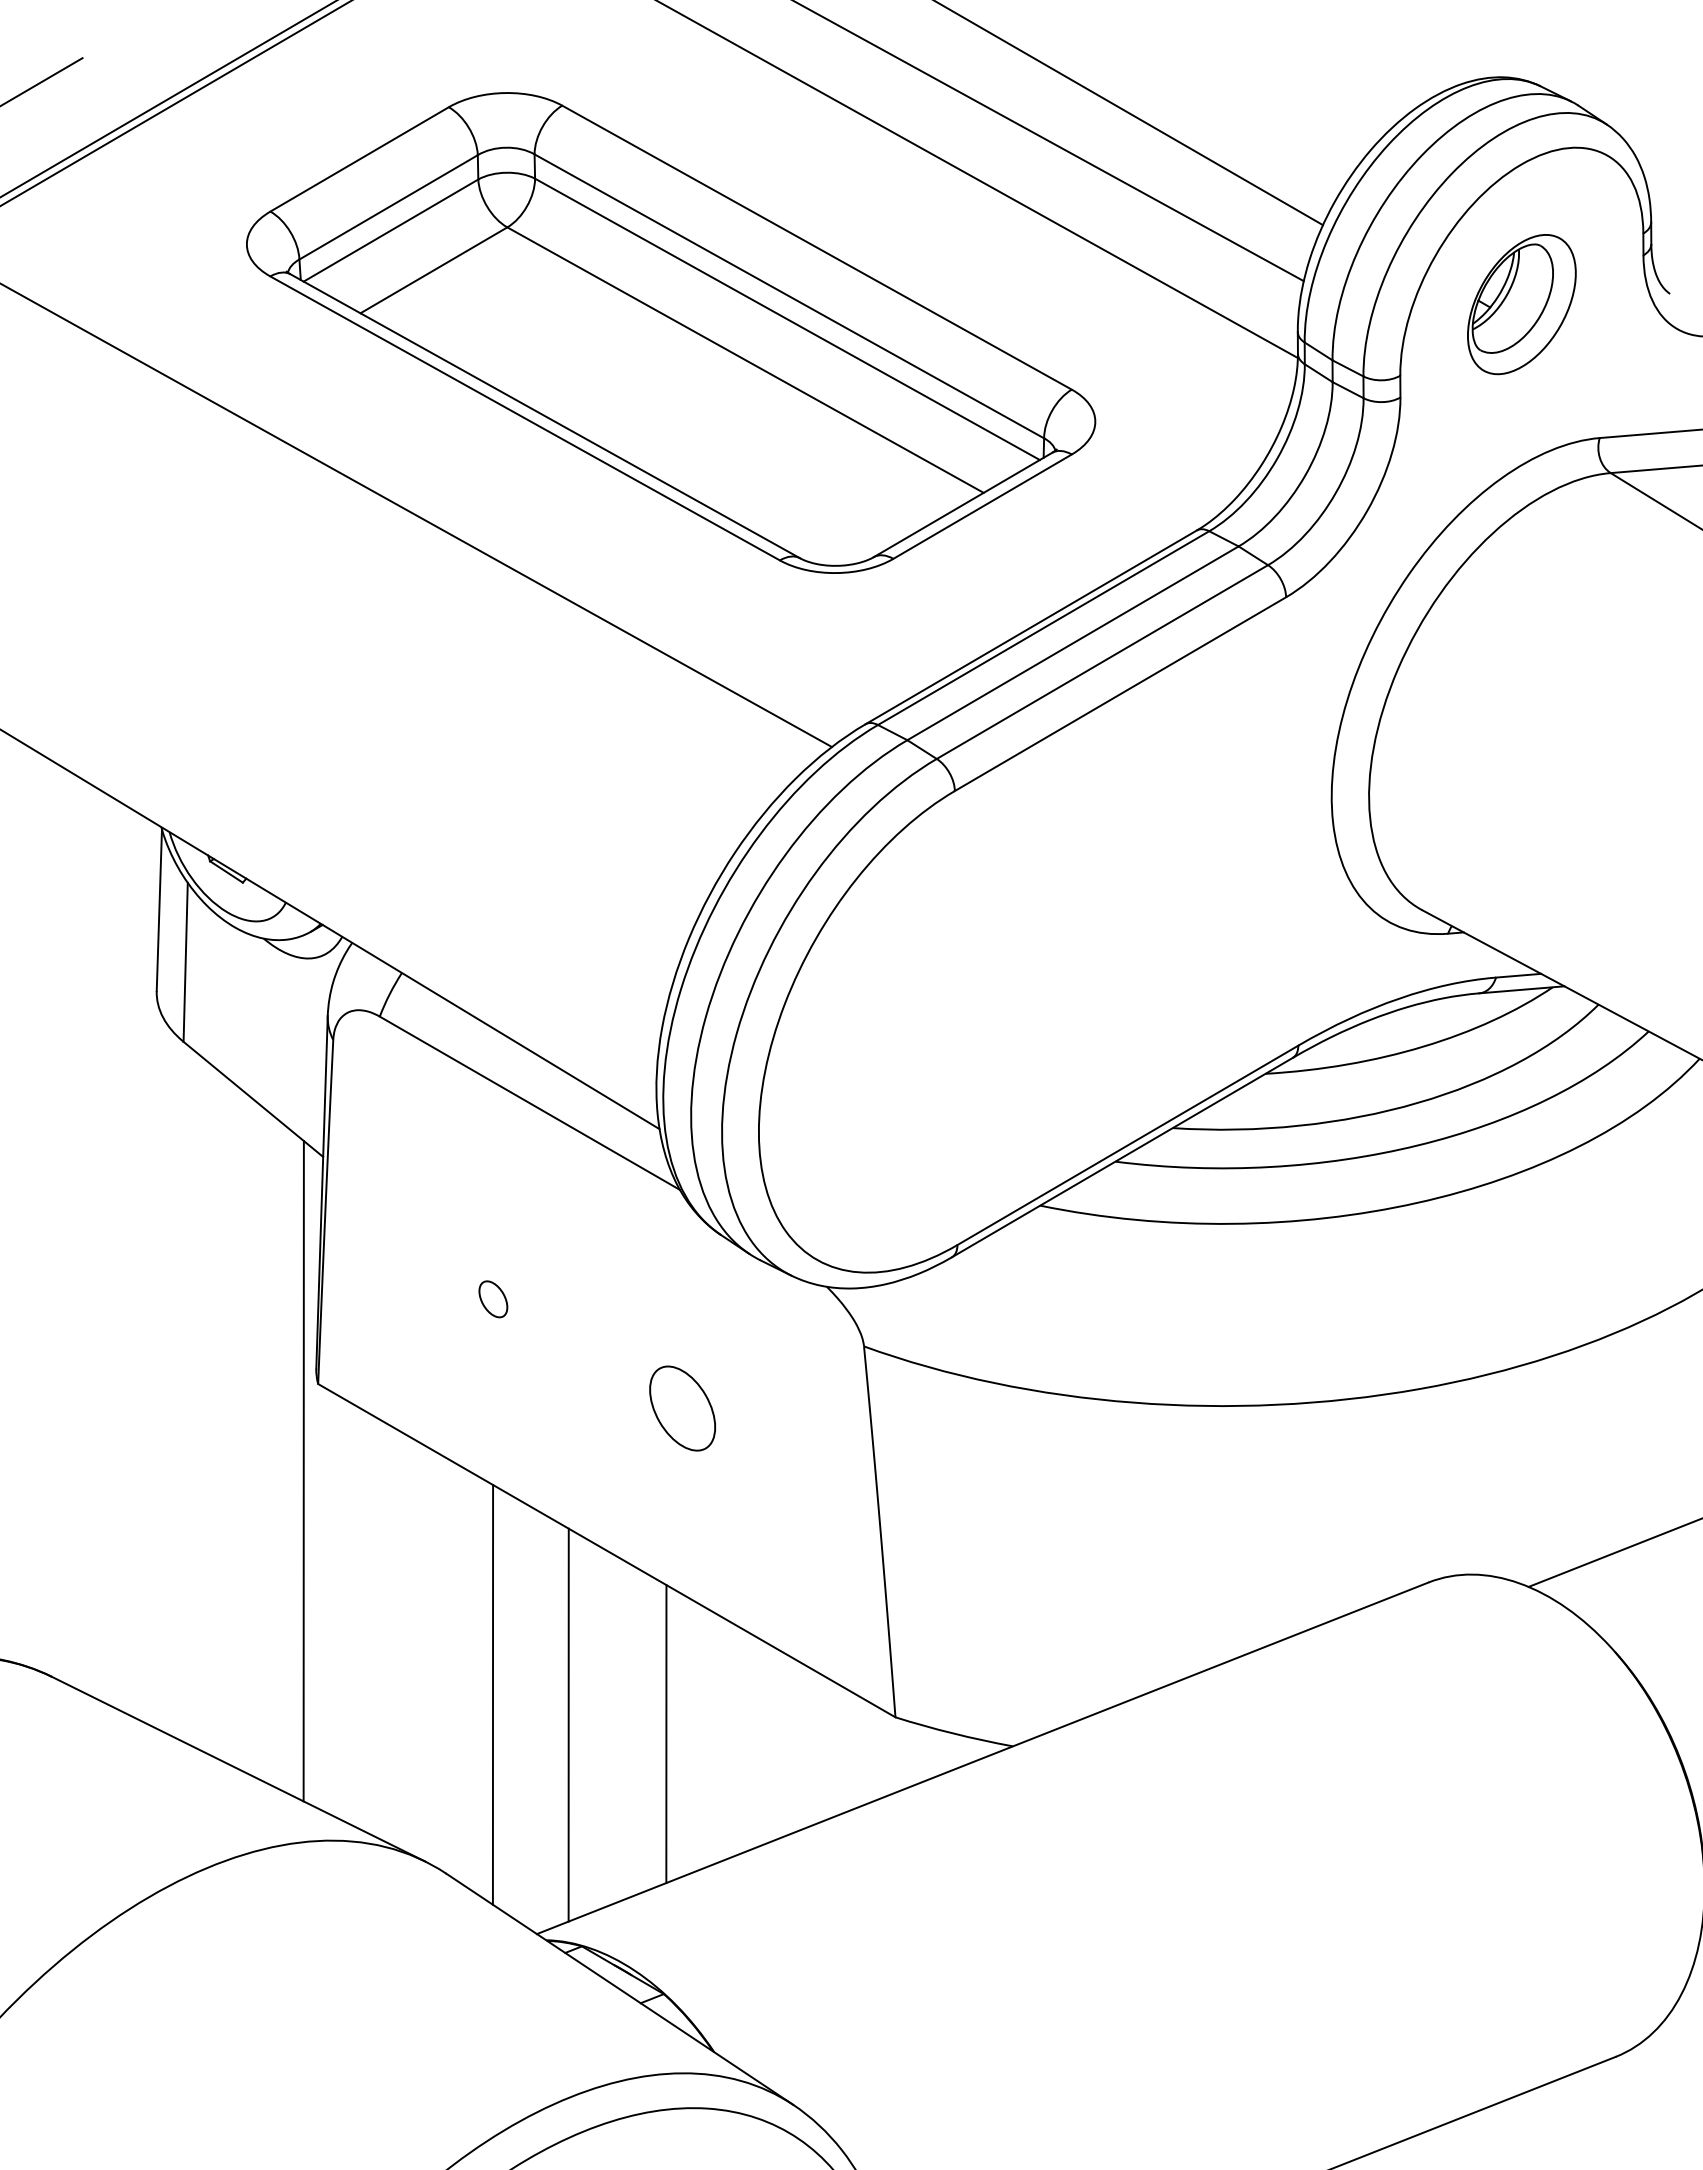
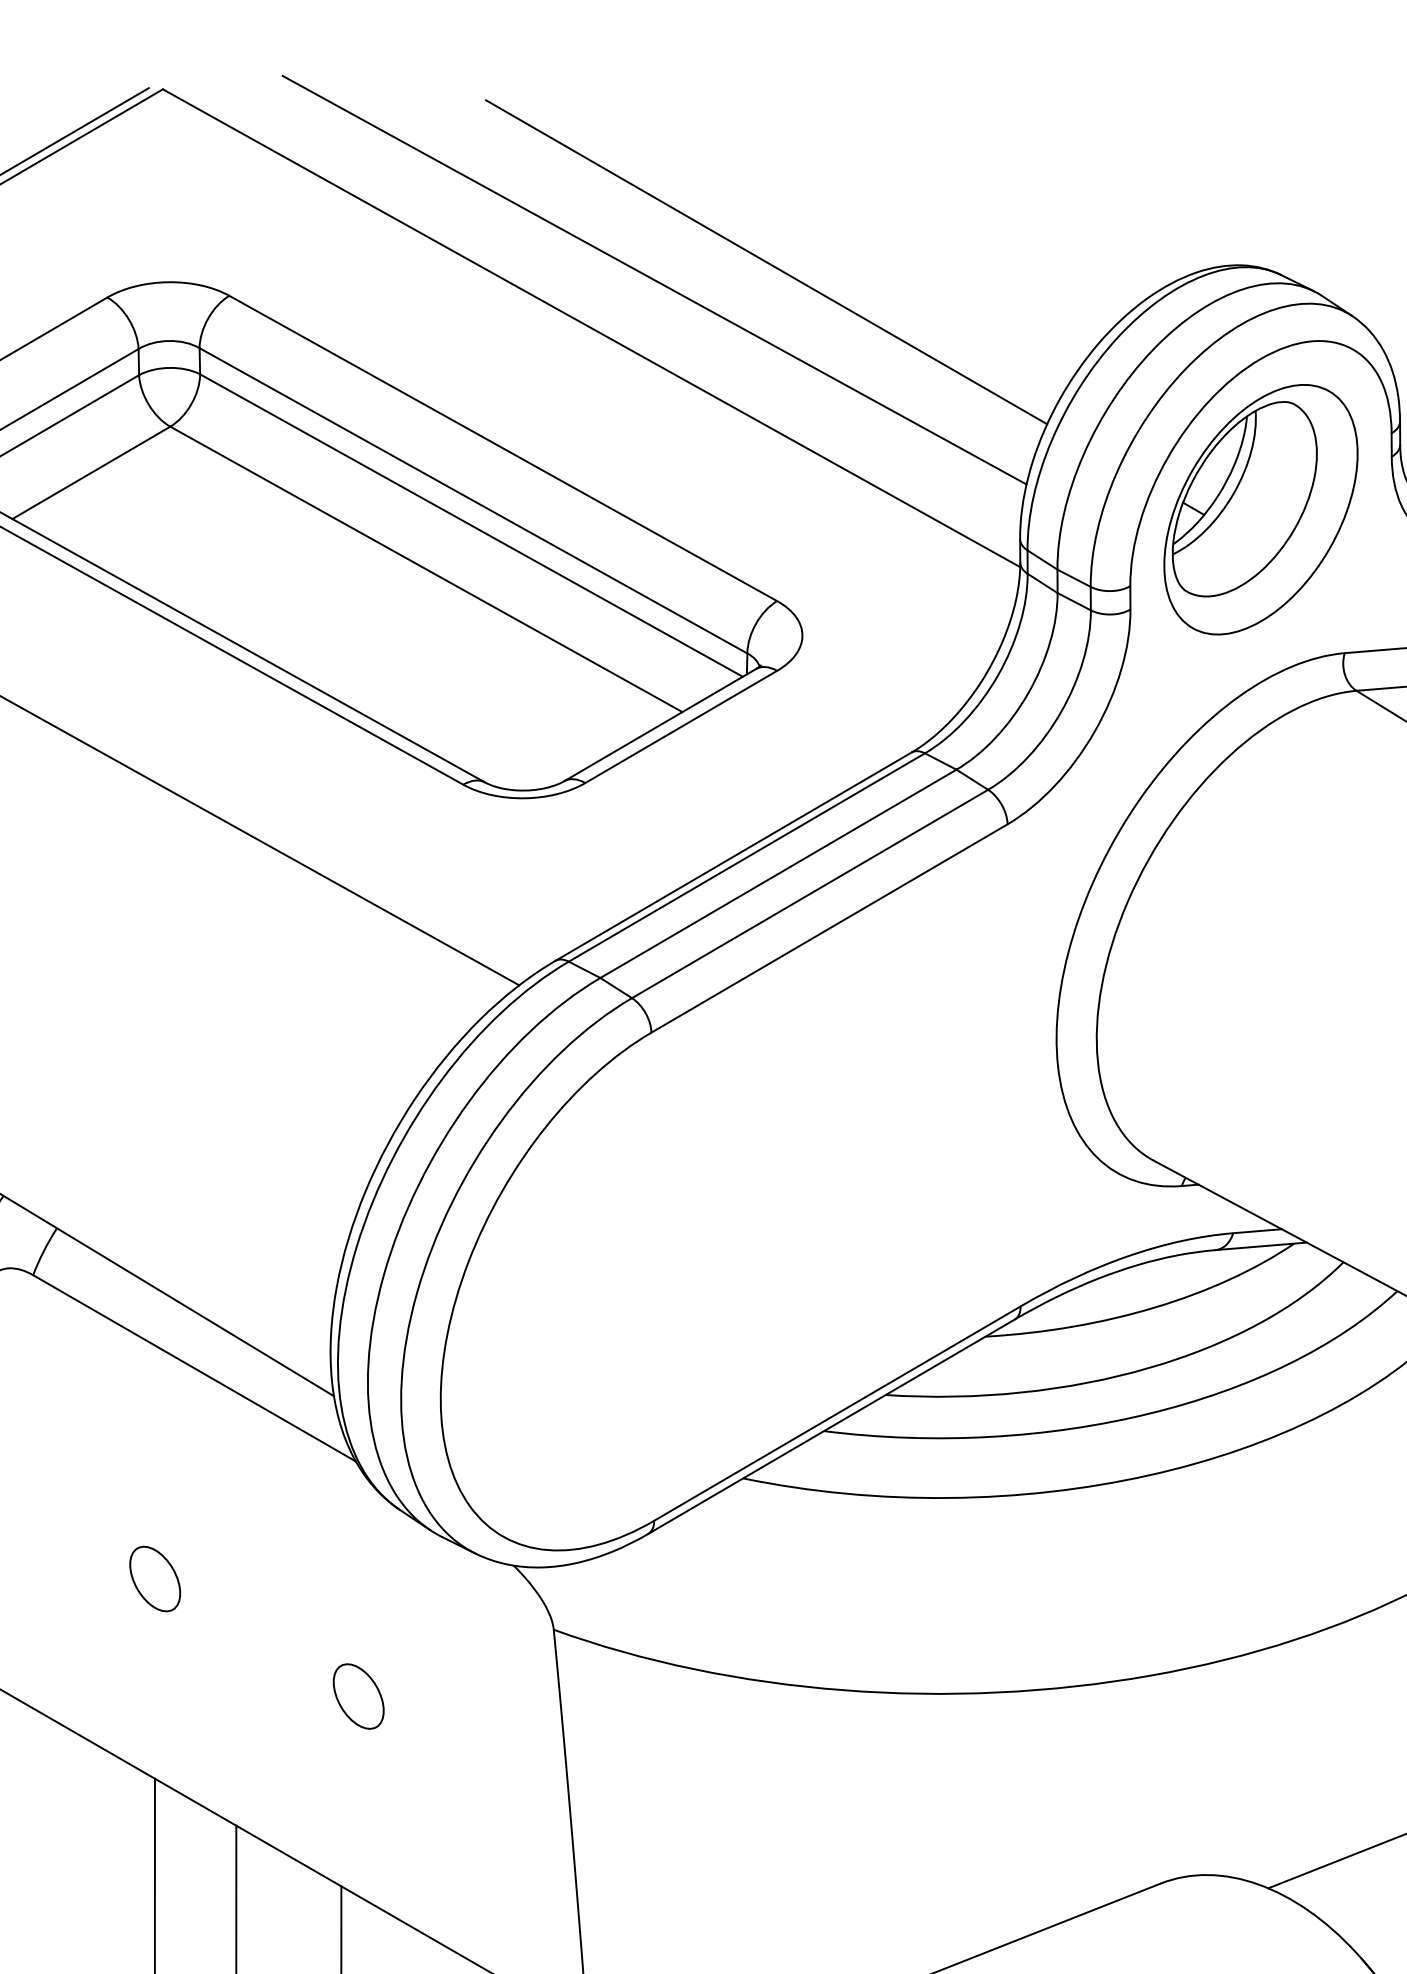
part: (1521, 304) -> (1260, 509), size x1.67
part: (493, 1299) -> (155, 1579), size x1.67
part: (682, 1408) -> (358, 1696), size x0.71

